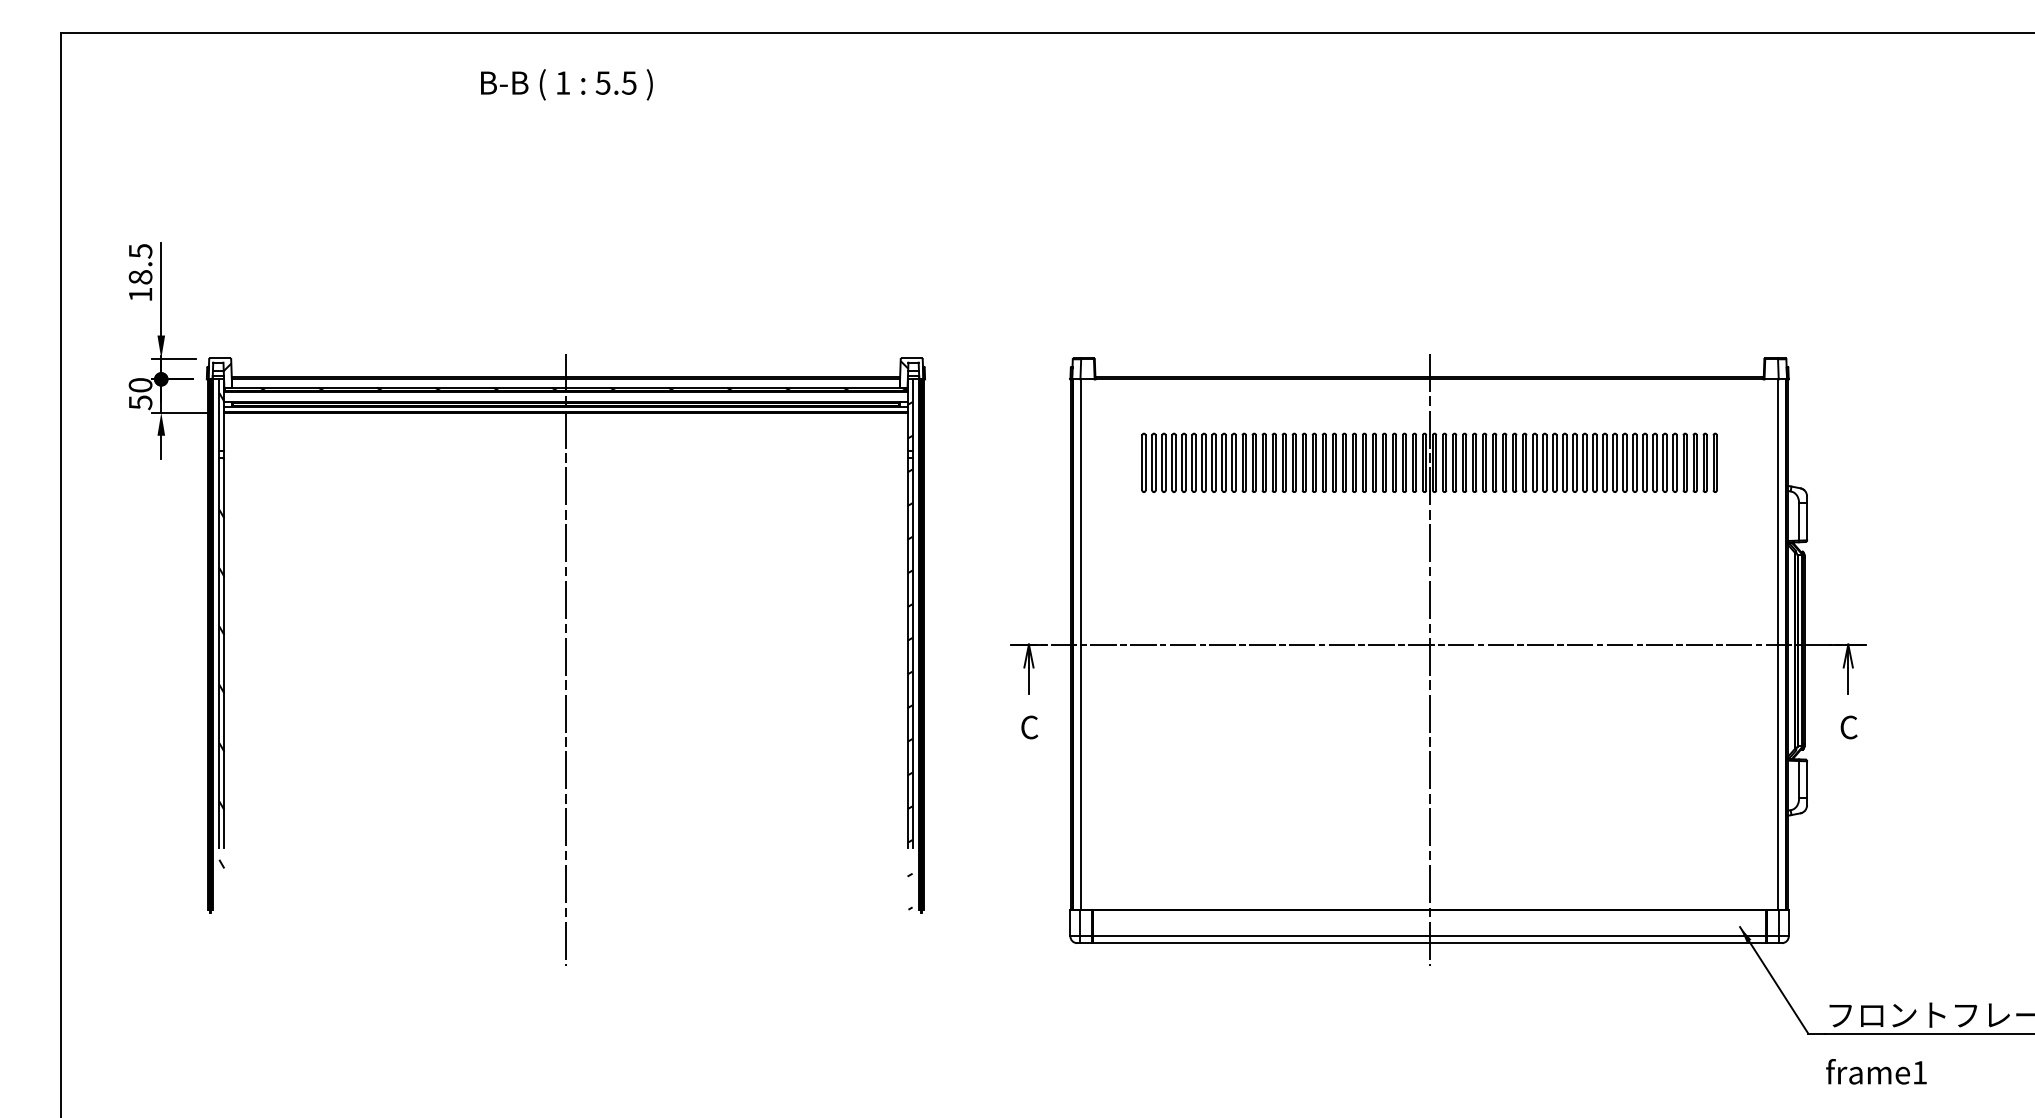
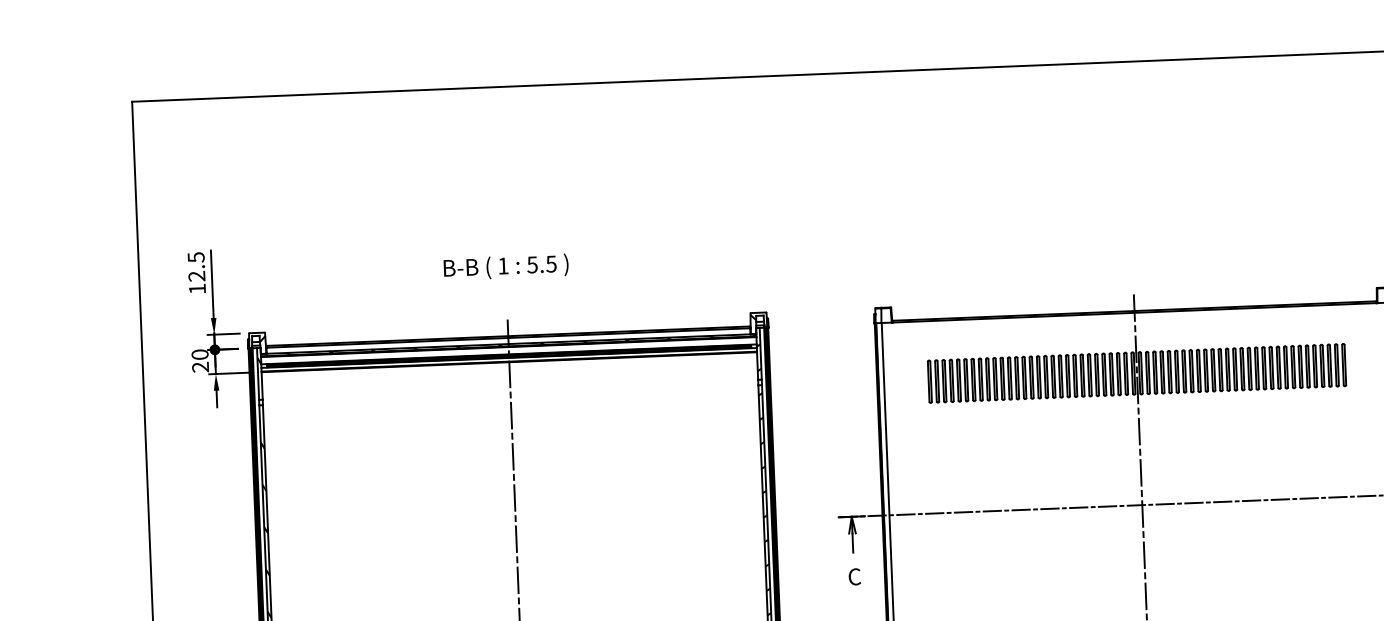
text: (566, 84) -> (505, 267), moved
text: (140, 277) -> (196, 276), 18.5 -> 12.5
text: (140, 402) -> (200, 367), 50 -> 20

